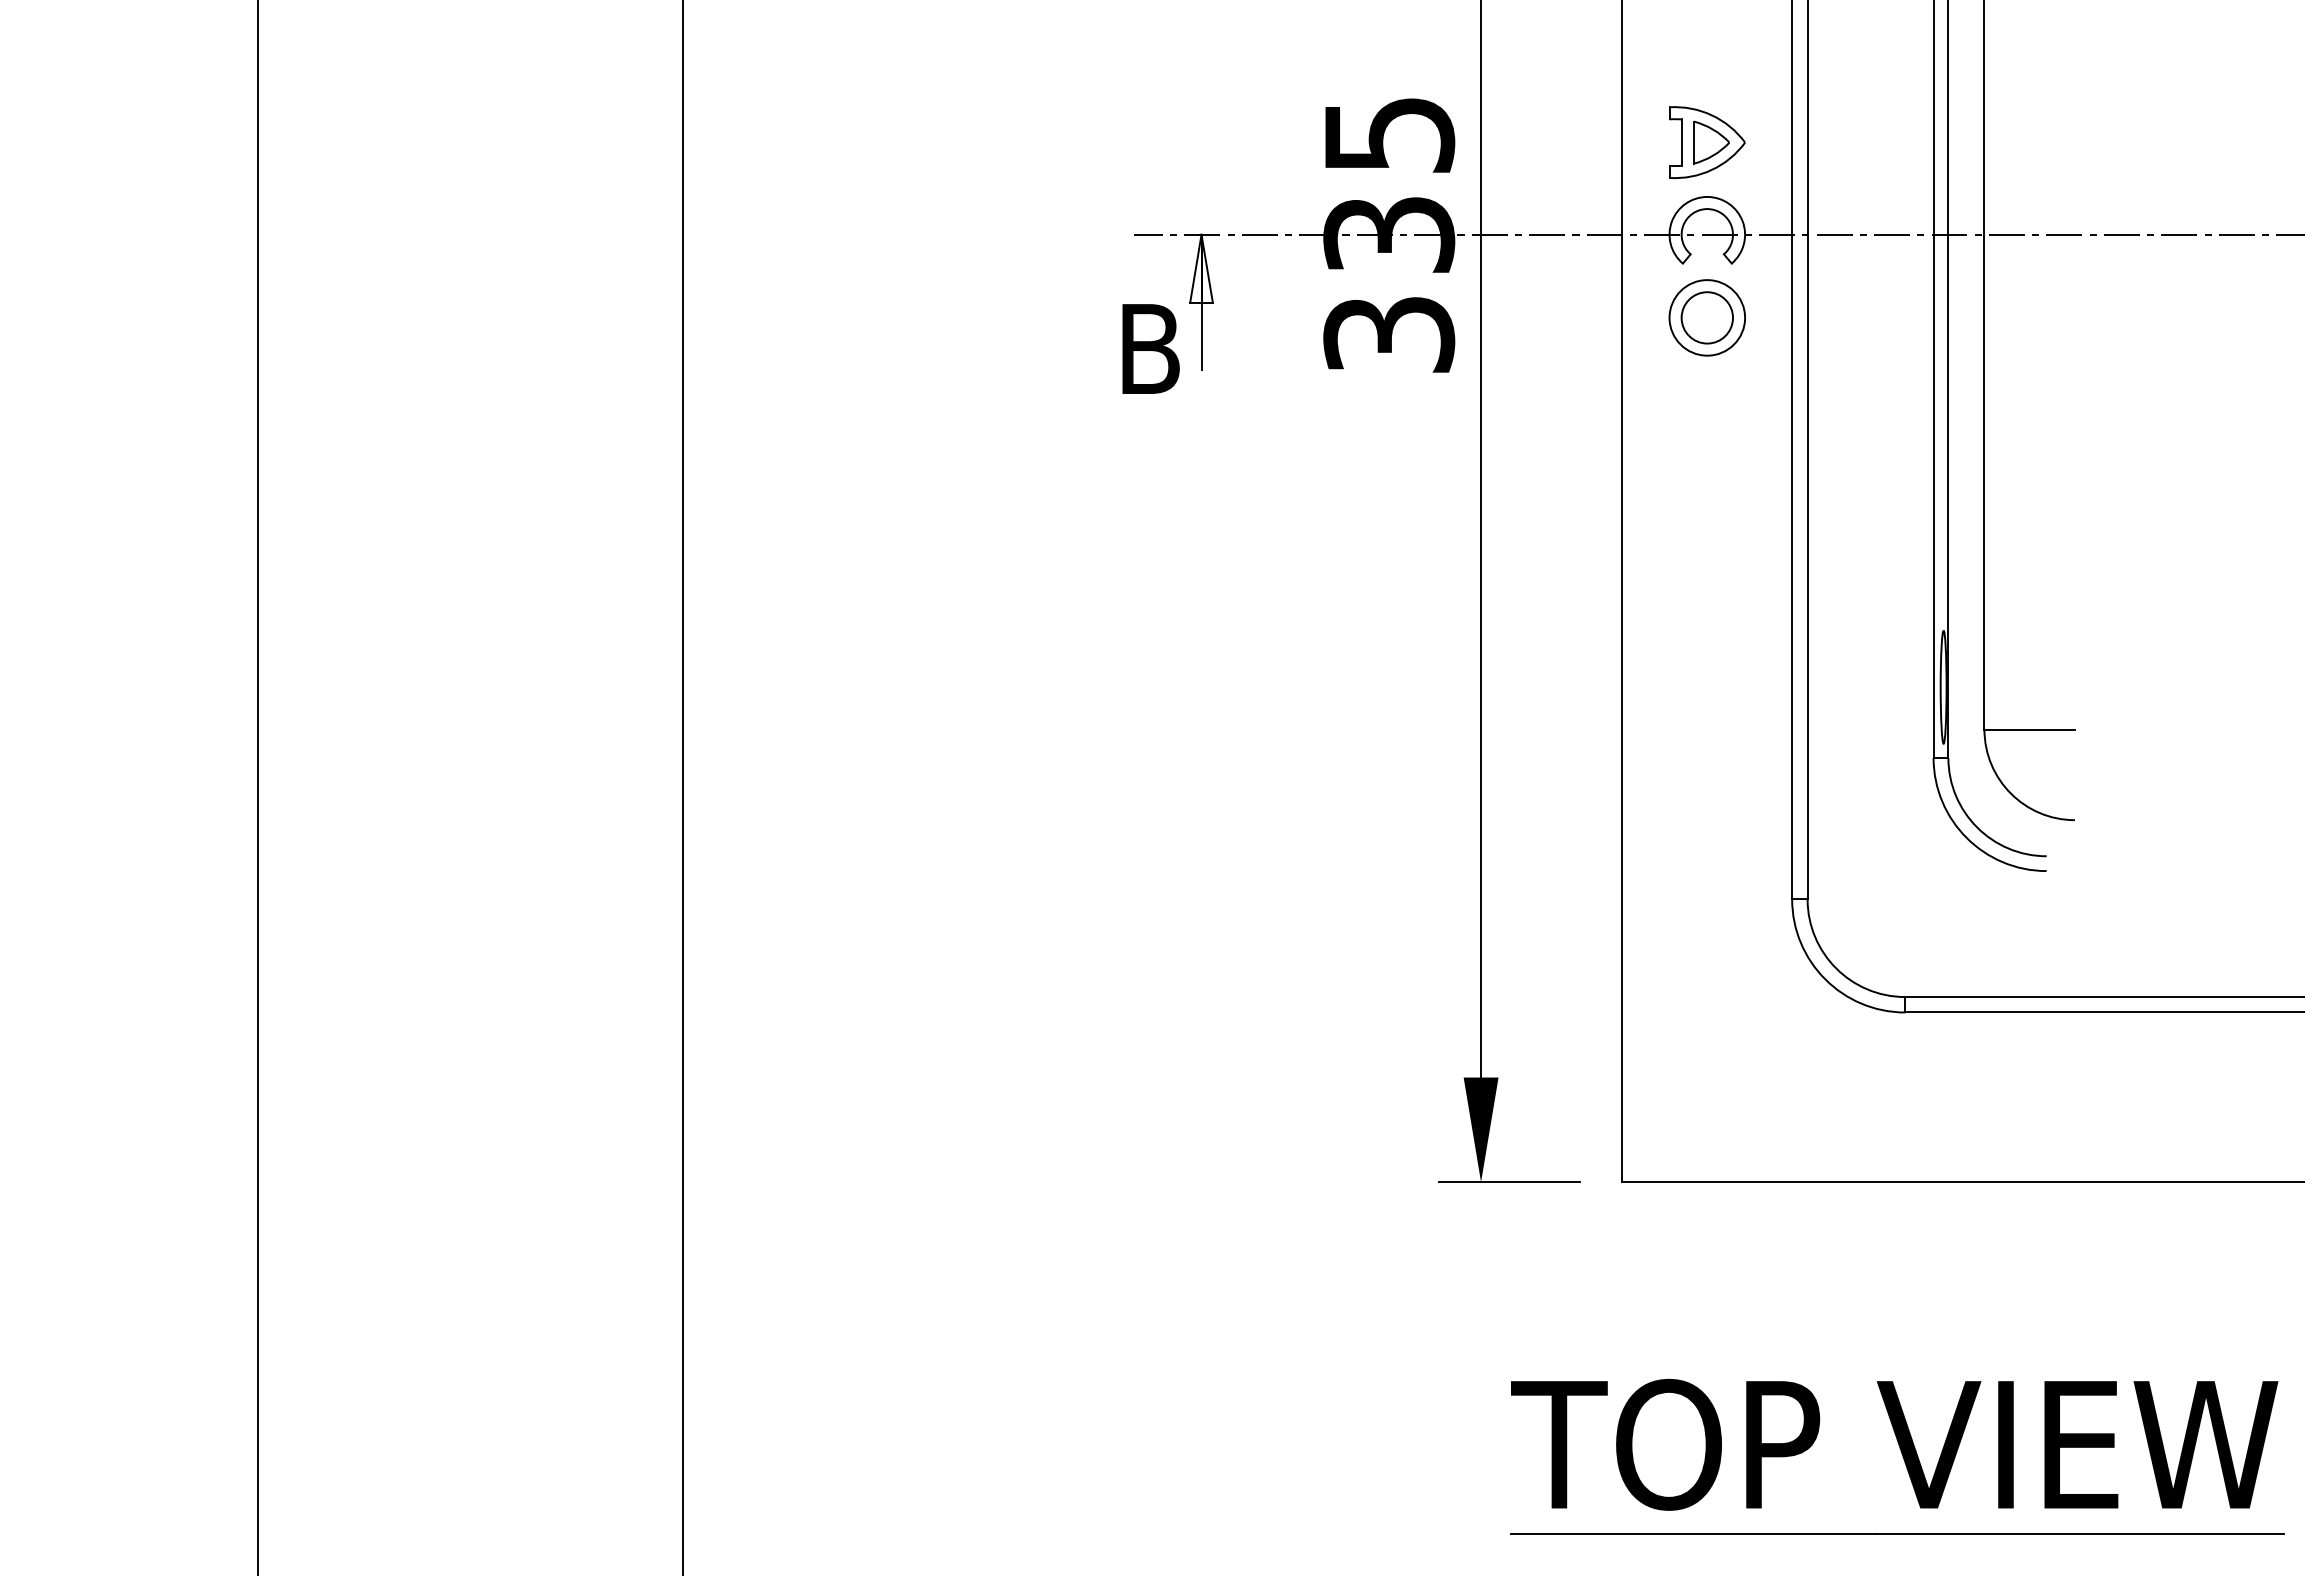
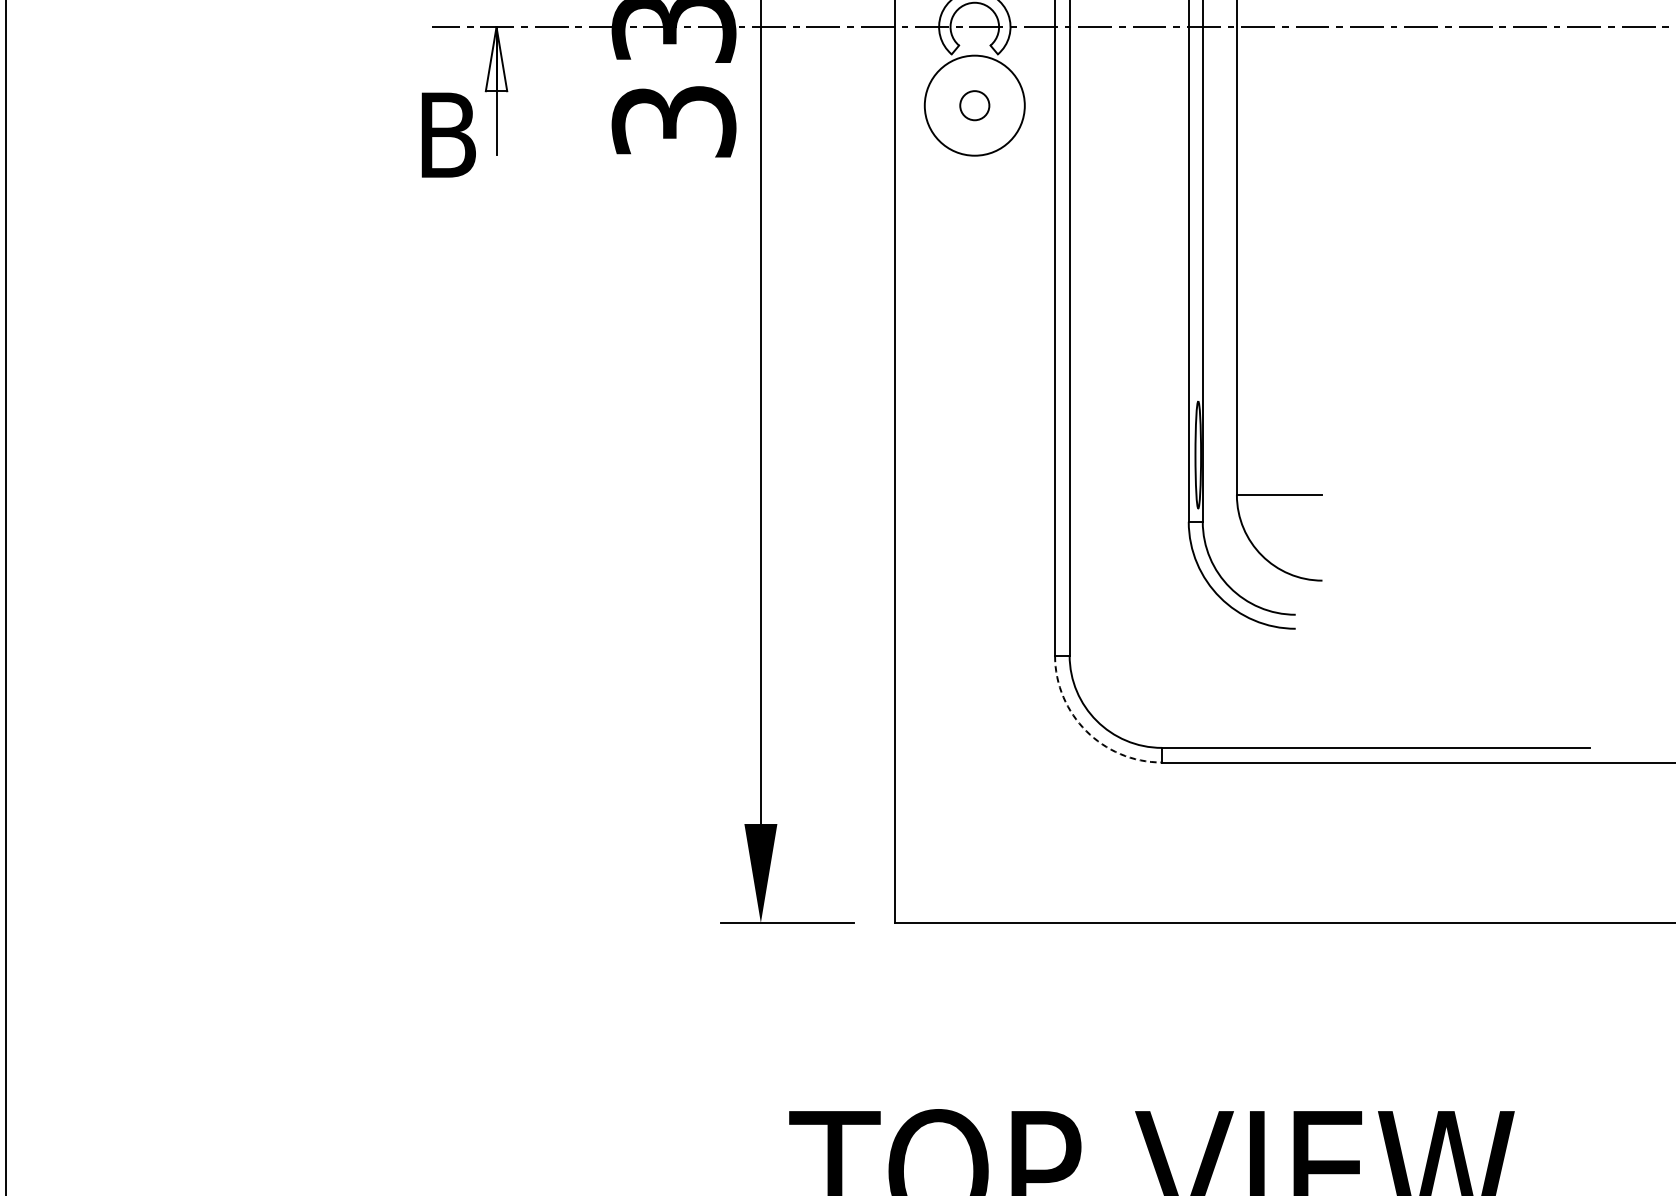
circle: (1707, 317) -> (974, 105), size x0.6
circle: (1707, 317) -> (974, 105), size x1.4
arc: (1825, 979) -> (1086, 731), solid -> dashed

